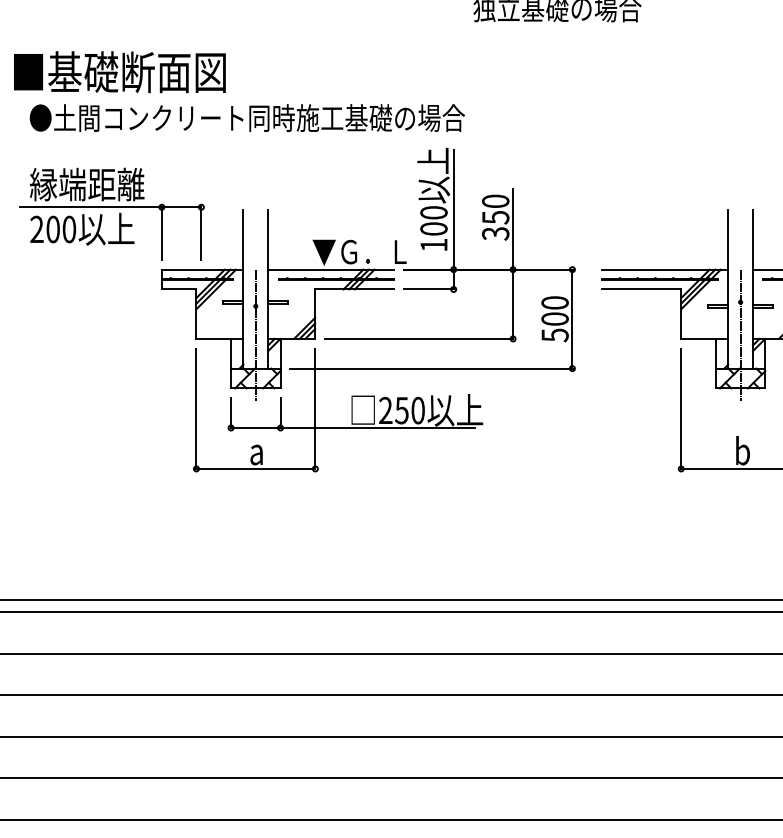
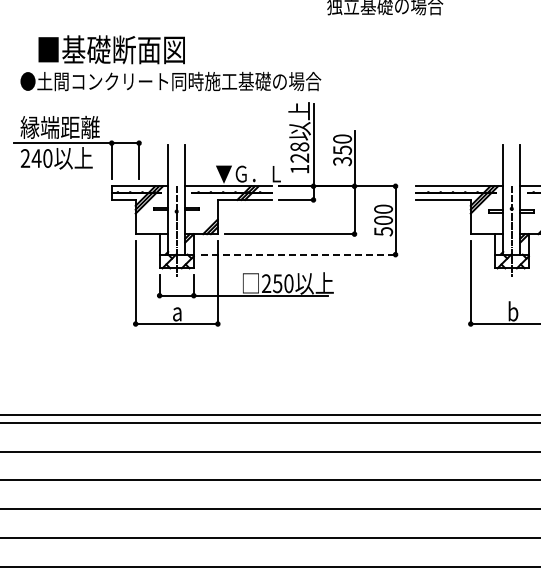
text: (119, 71) -> (111, 49), moved
text: (433, 220) -> (299, 152), 100 -> 128
text: (52, 229) -> (36, 158), 200 -> 240
line: (432, 368) -> (298, 254), solid -> dashed

